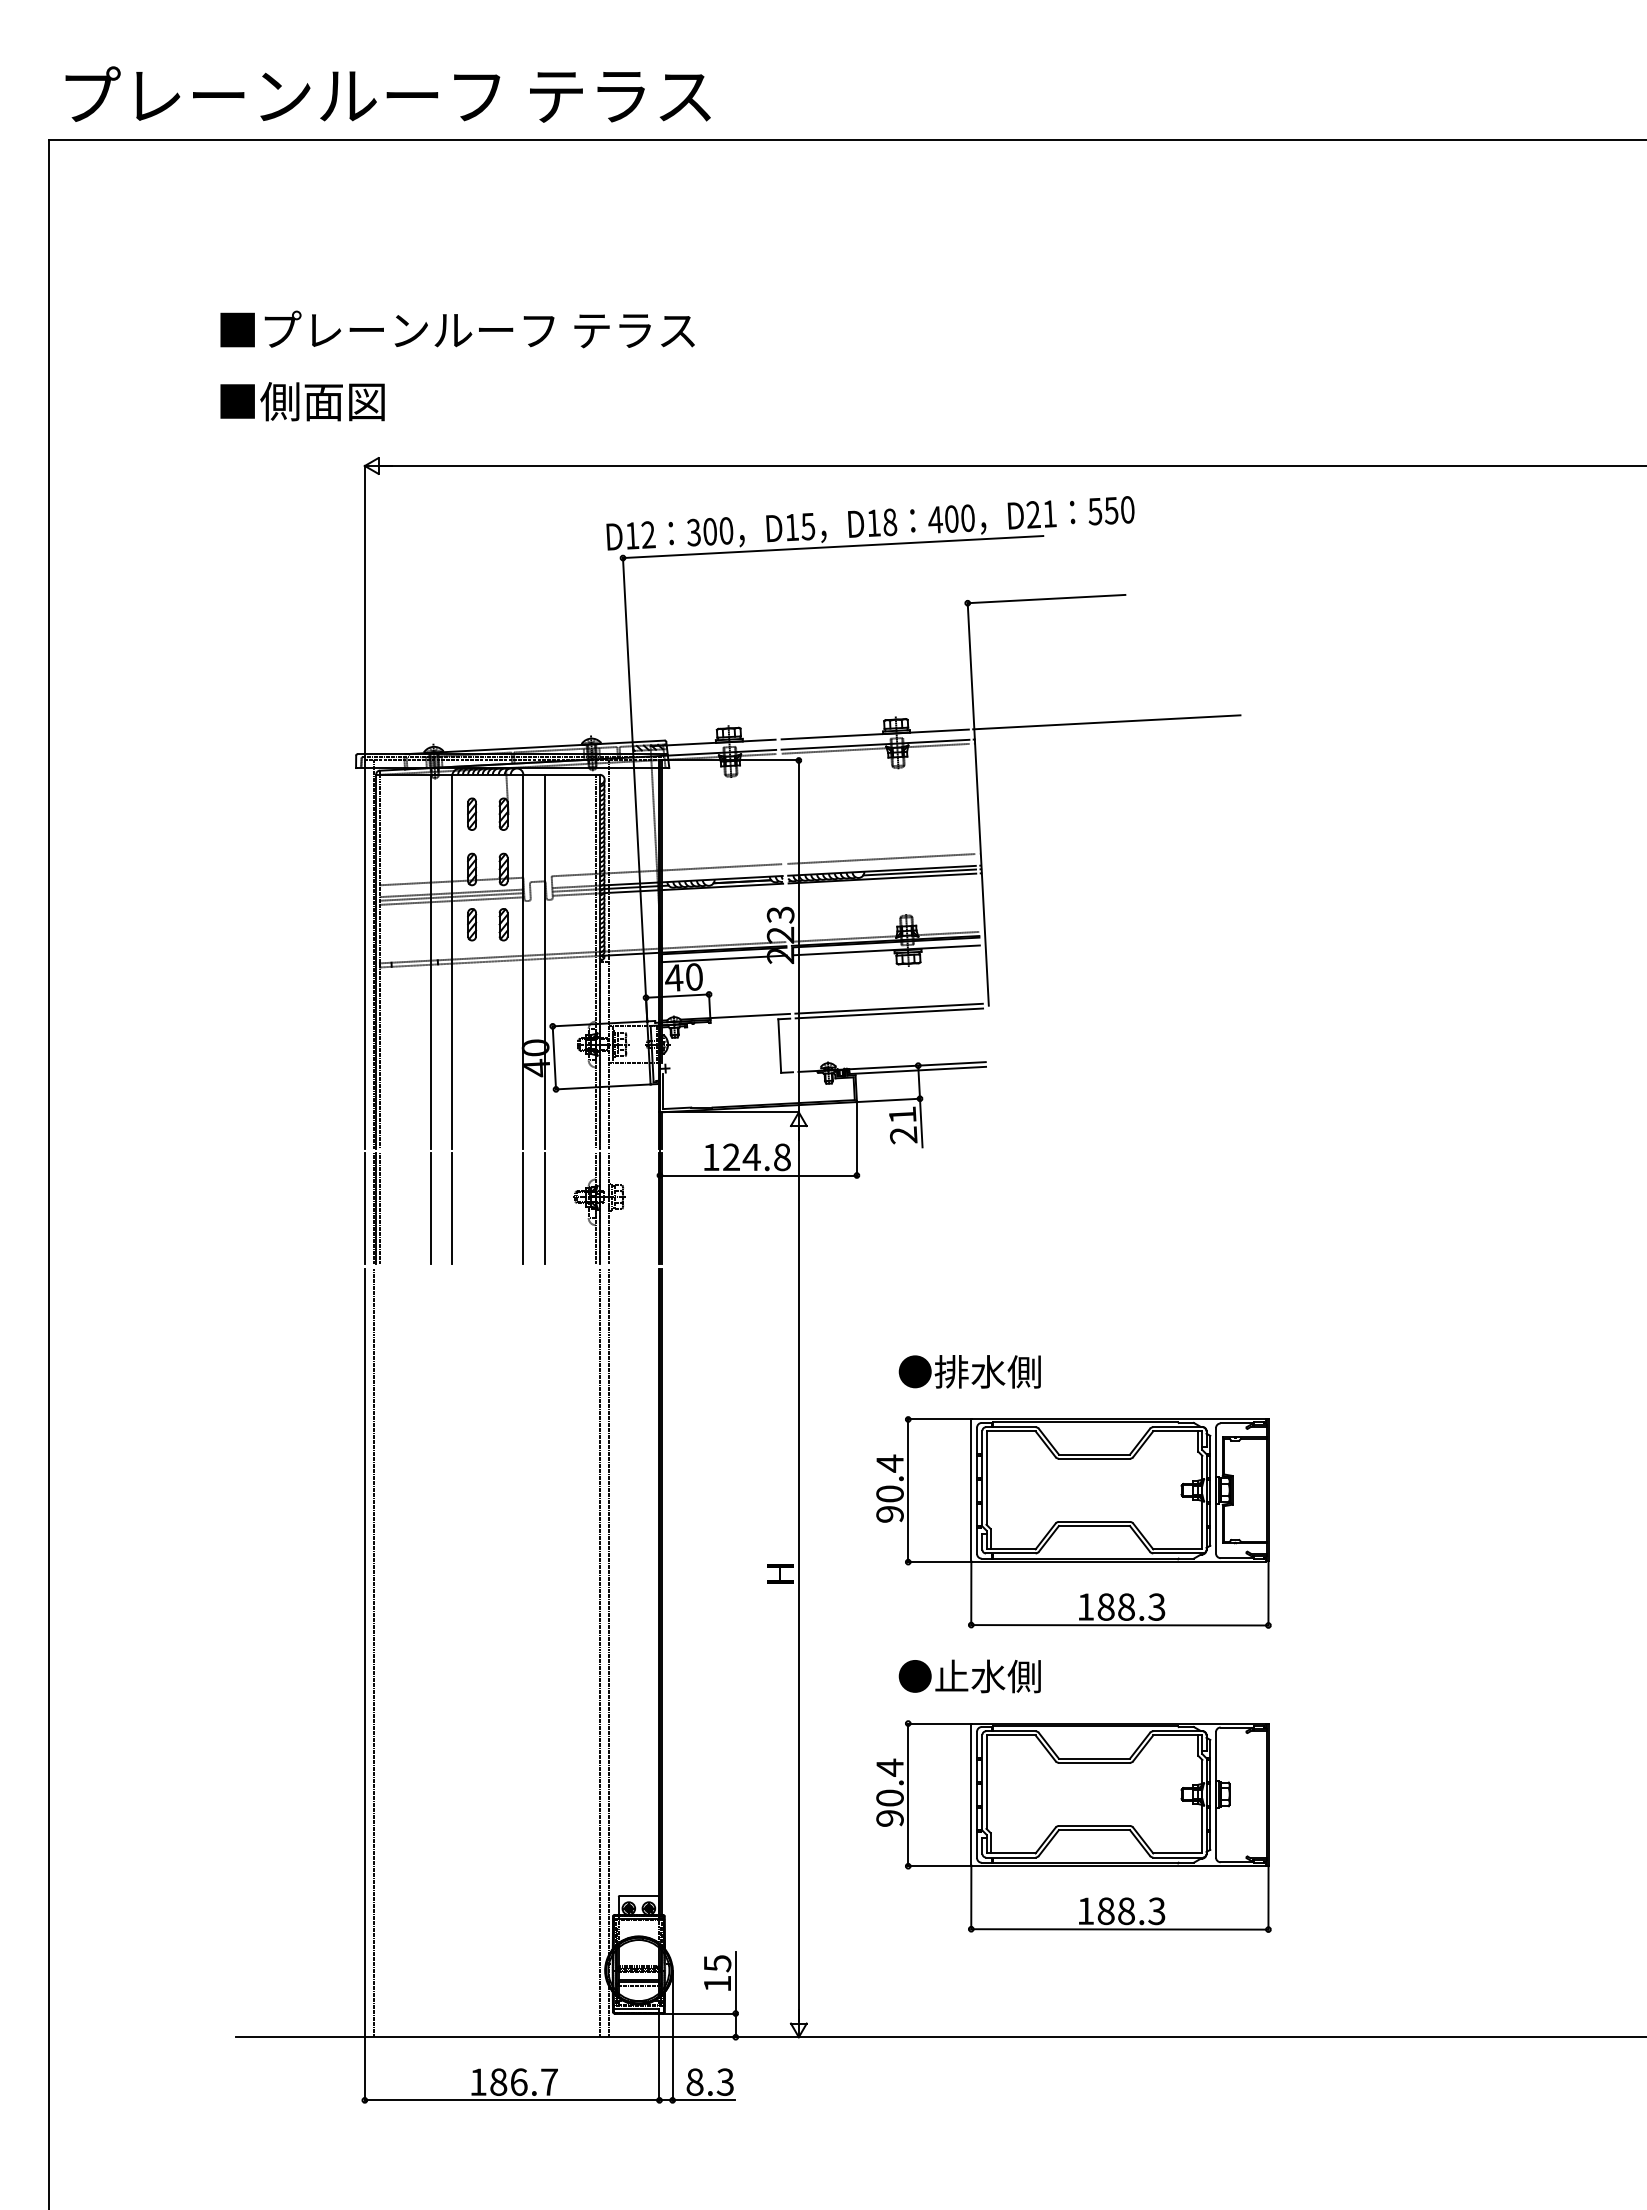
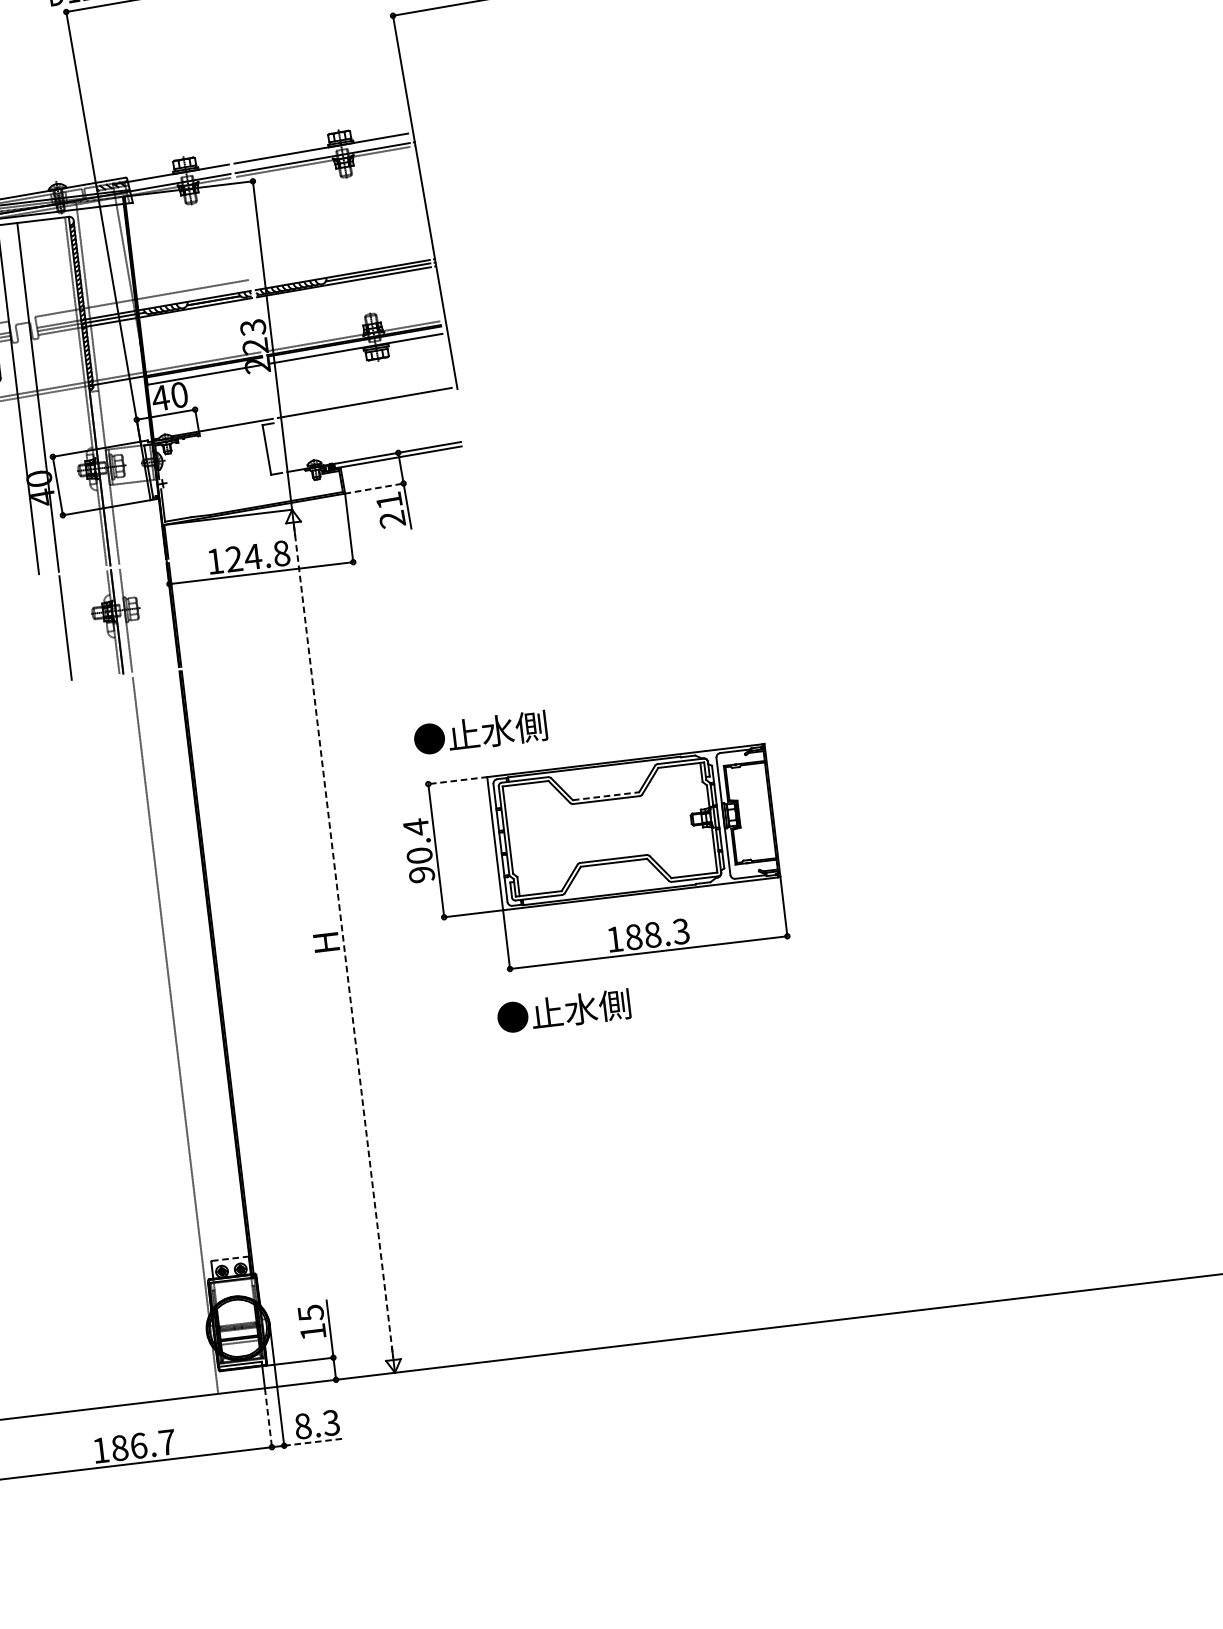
line: (1106, 722) -> (535, 111), removed
line: (881, 858) -> (340, 263), removed
line: (889, 1013) -> (365, 407), removed
line: (888, 1100) -> (374, 488), solid -> dashed
line: (523, 1208) -> (45, 630), removed
text: (951, 1371) -> (463, 734), ●排水側 -> ●止水側
line: (940, 1419) -> (458, 780), solid -> dashed
line: (1094, 1454) -> (606, 796), solid -> dashed
line: (798, 1574) -> (343, 941), solid -> dashed
line: (599, 1653) -> (166, 1036), removed
text: (969, 1676) -> (563, 1011), moved
part: (1073, 1826) -> (627, 1145), removed
line: (639, 1895) -> (230, 1258), solid -> dashed
line: (659, 2068) -> (268, 1417), solid -> dashed
line: (704, 2100) -> (313, 1442), solid -> dashed

